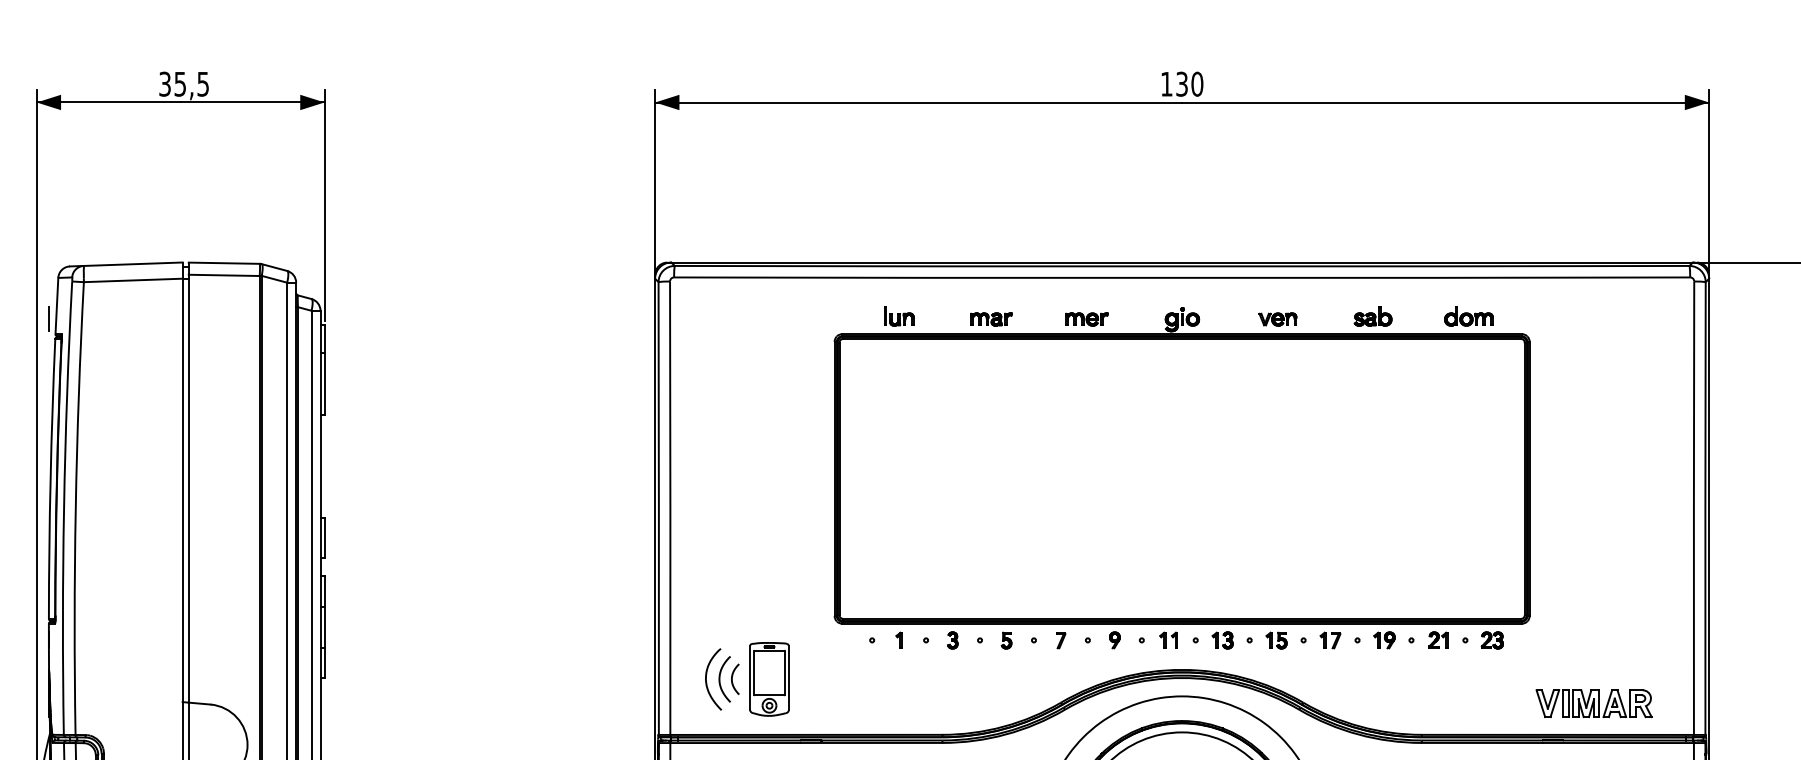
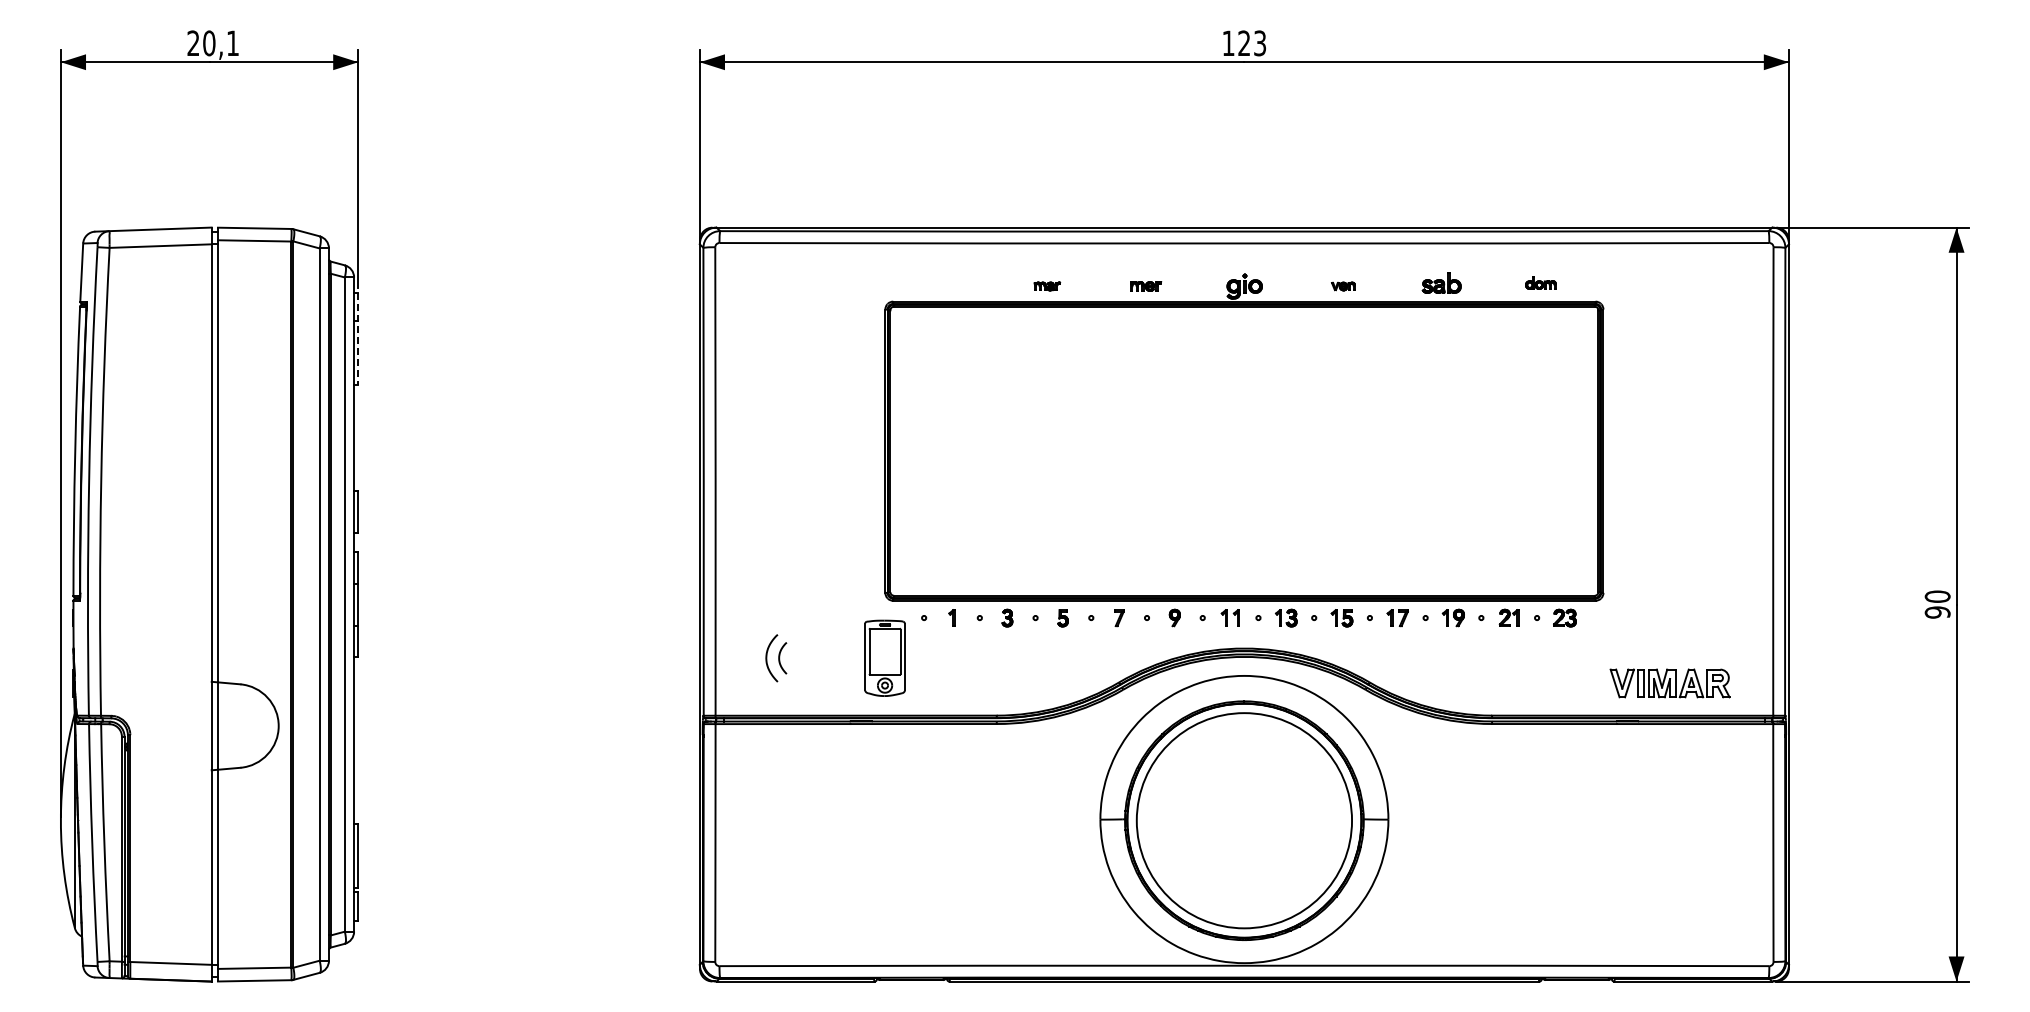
text: (183, 84) -> (212, 43), 35,5 -> 20,1
text: (1189, 84) -> (1252, 43), 130 -> 123
part: (899, 315) -> (952, 282), removed
part: (1468, 315) -> (1540, 282), size x0.6
line: (48, 318) -> (73, 285), removed
part: (991, 319) -> (1047, 286), size x0.6
part: (1086, 319) -> (1145, 286), size x0.7
part: (1278, 319) -> (1343, 286), size x0.6
line: (324, 370) -> (358, 339), solid -> dashed
part: (768, 678) -> (884, 657), moved
curve: (707, 679) -> (753, 658), removed

